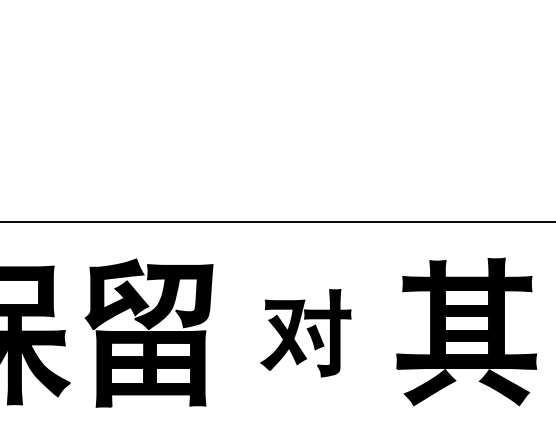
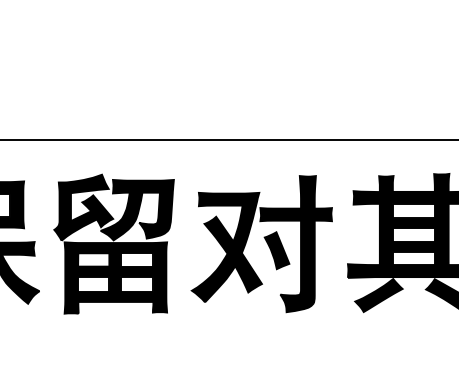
part: (305, 333) -> (261, 244), size x1.67

